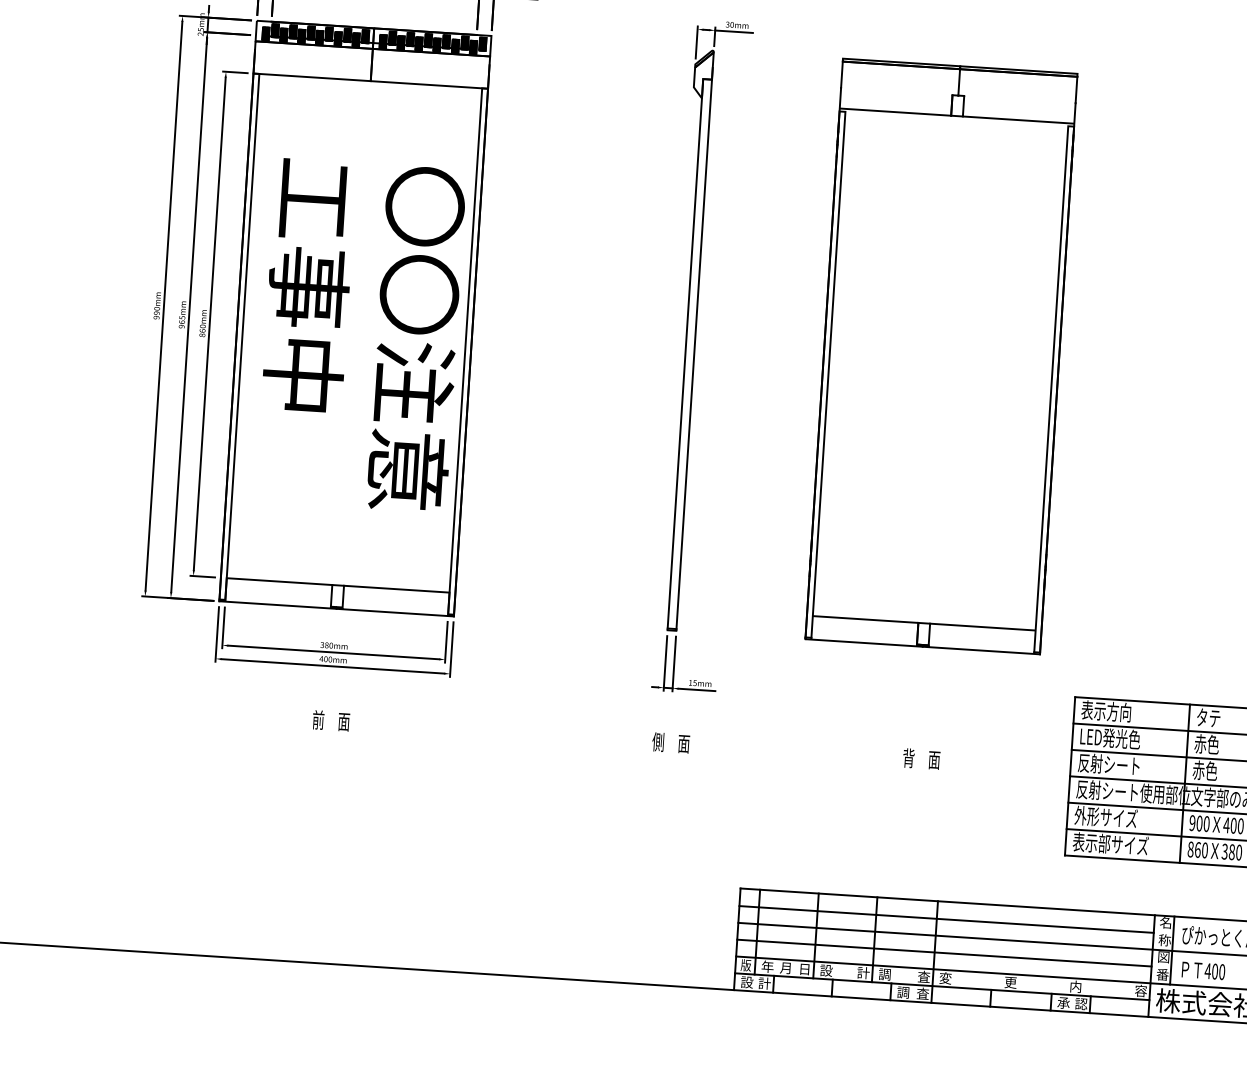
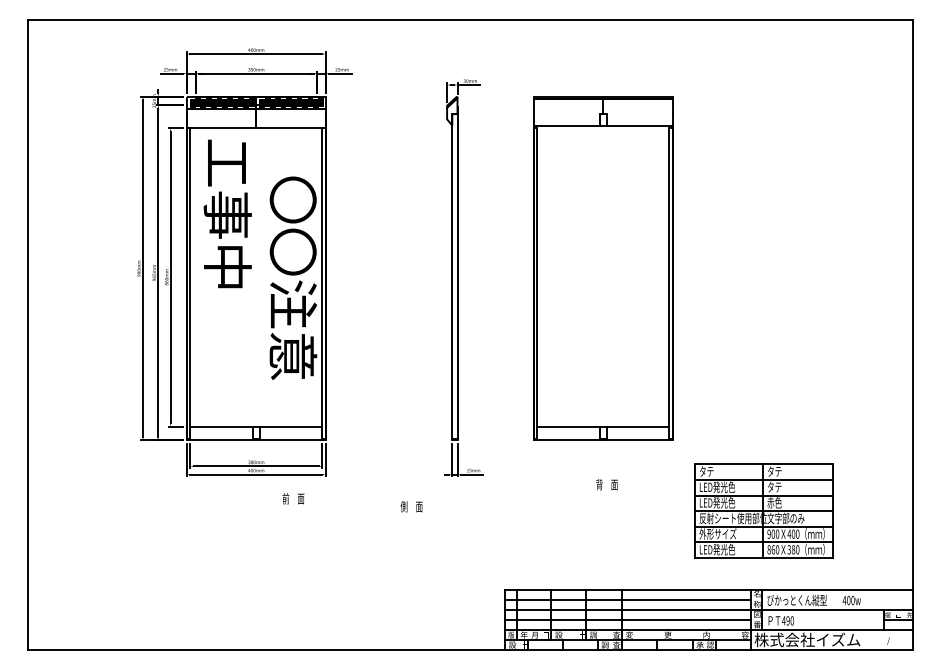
text: (308, 284) -> (227, 213), moved
text: (1105, 711) -> (713, 471), 表示方向 -> タテ
text: (331, 720) -> (293, 498), moved
text: (670, 742) -> (411, 506), moved
text: (1206, 743) -> (774, 486), 赤色 -> タテ
text: (920, 758) -> (606, 484), moved
text: (1108, 763) -> (717, 502), 反射シート -> LED発光色
text: (1110, 843) -> (721, 549), 表示部サイズ -> LED発光色
text: (1214, 970) -> (787, 620), 400 -> 490

